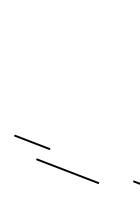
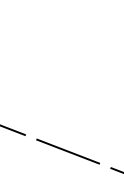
line: (67, 170) -> (67, 150), moved

